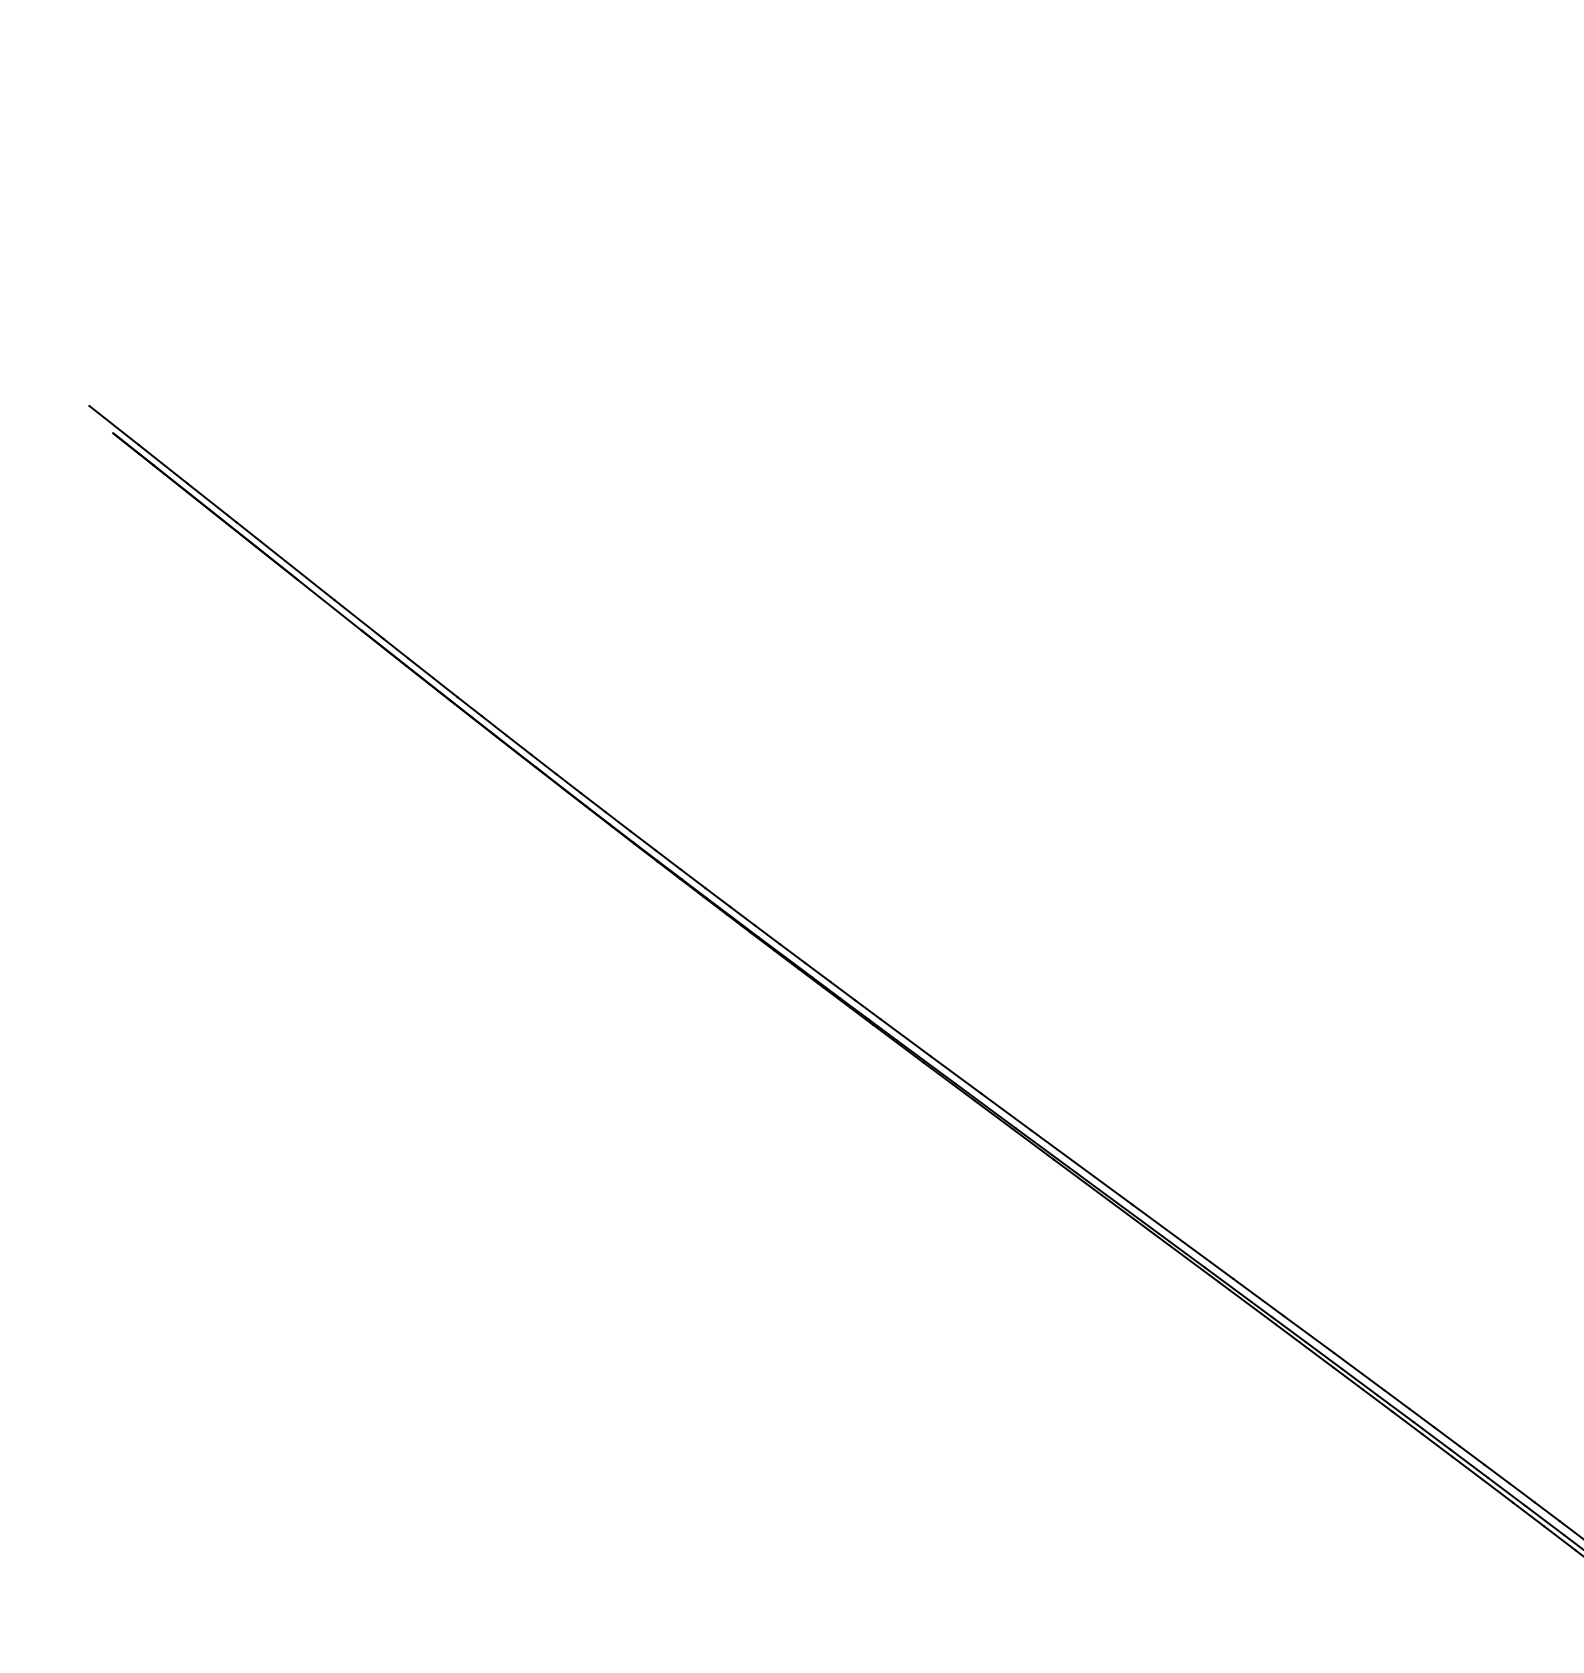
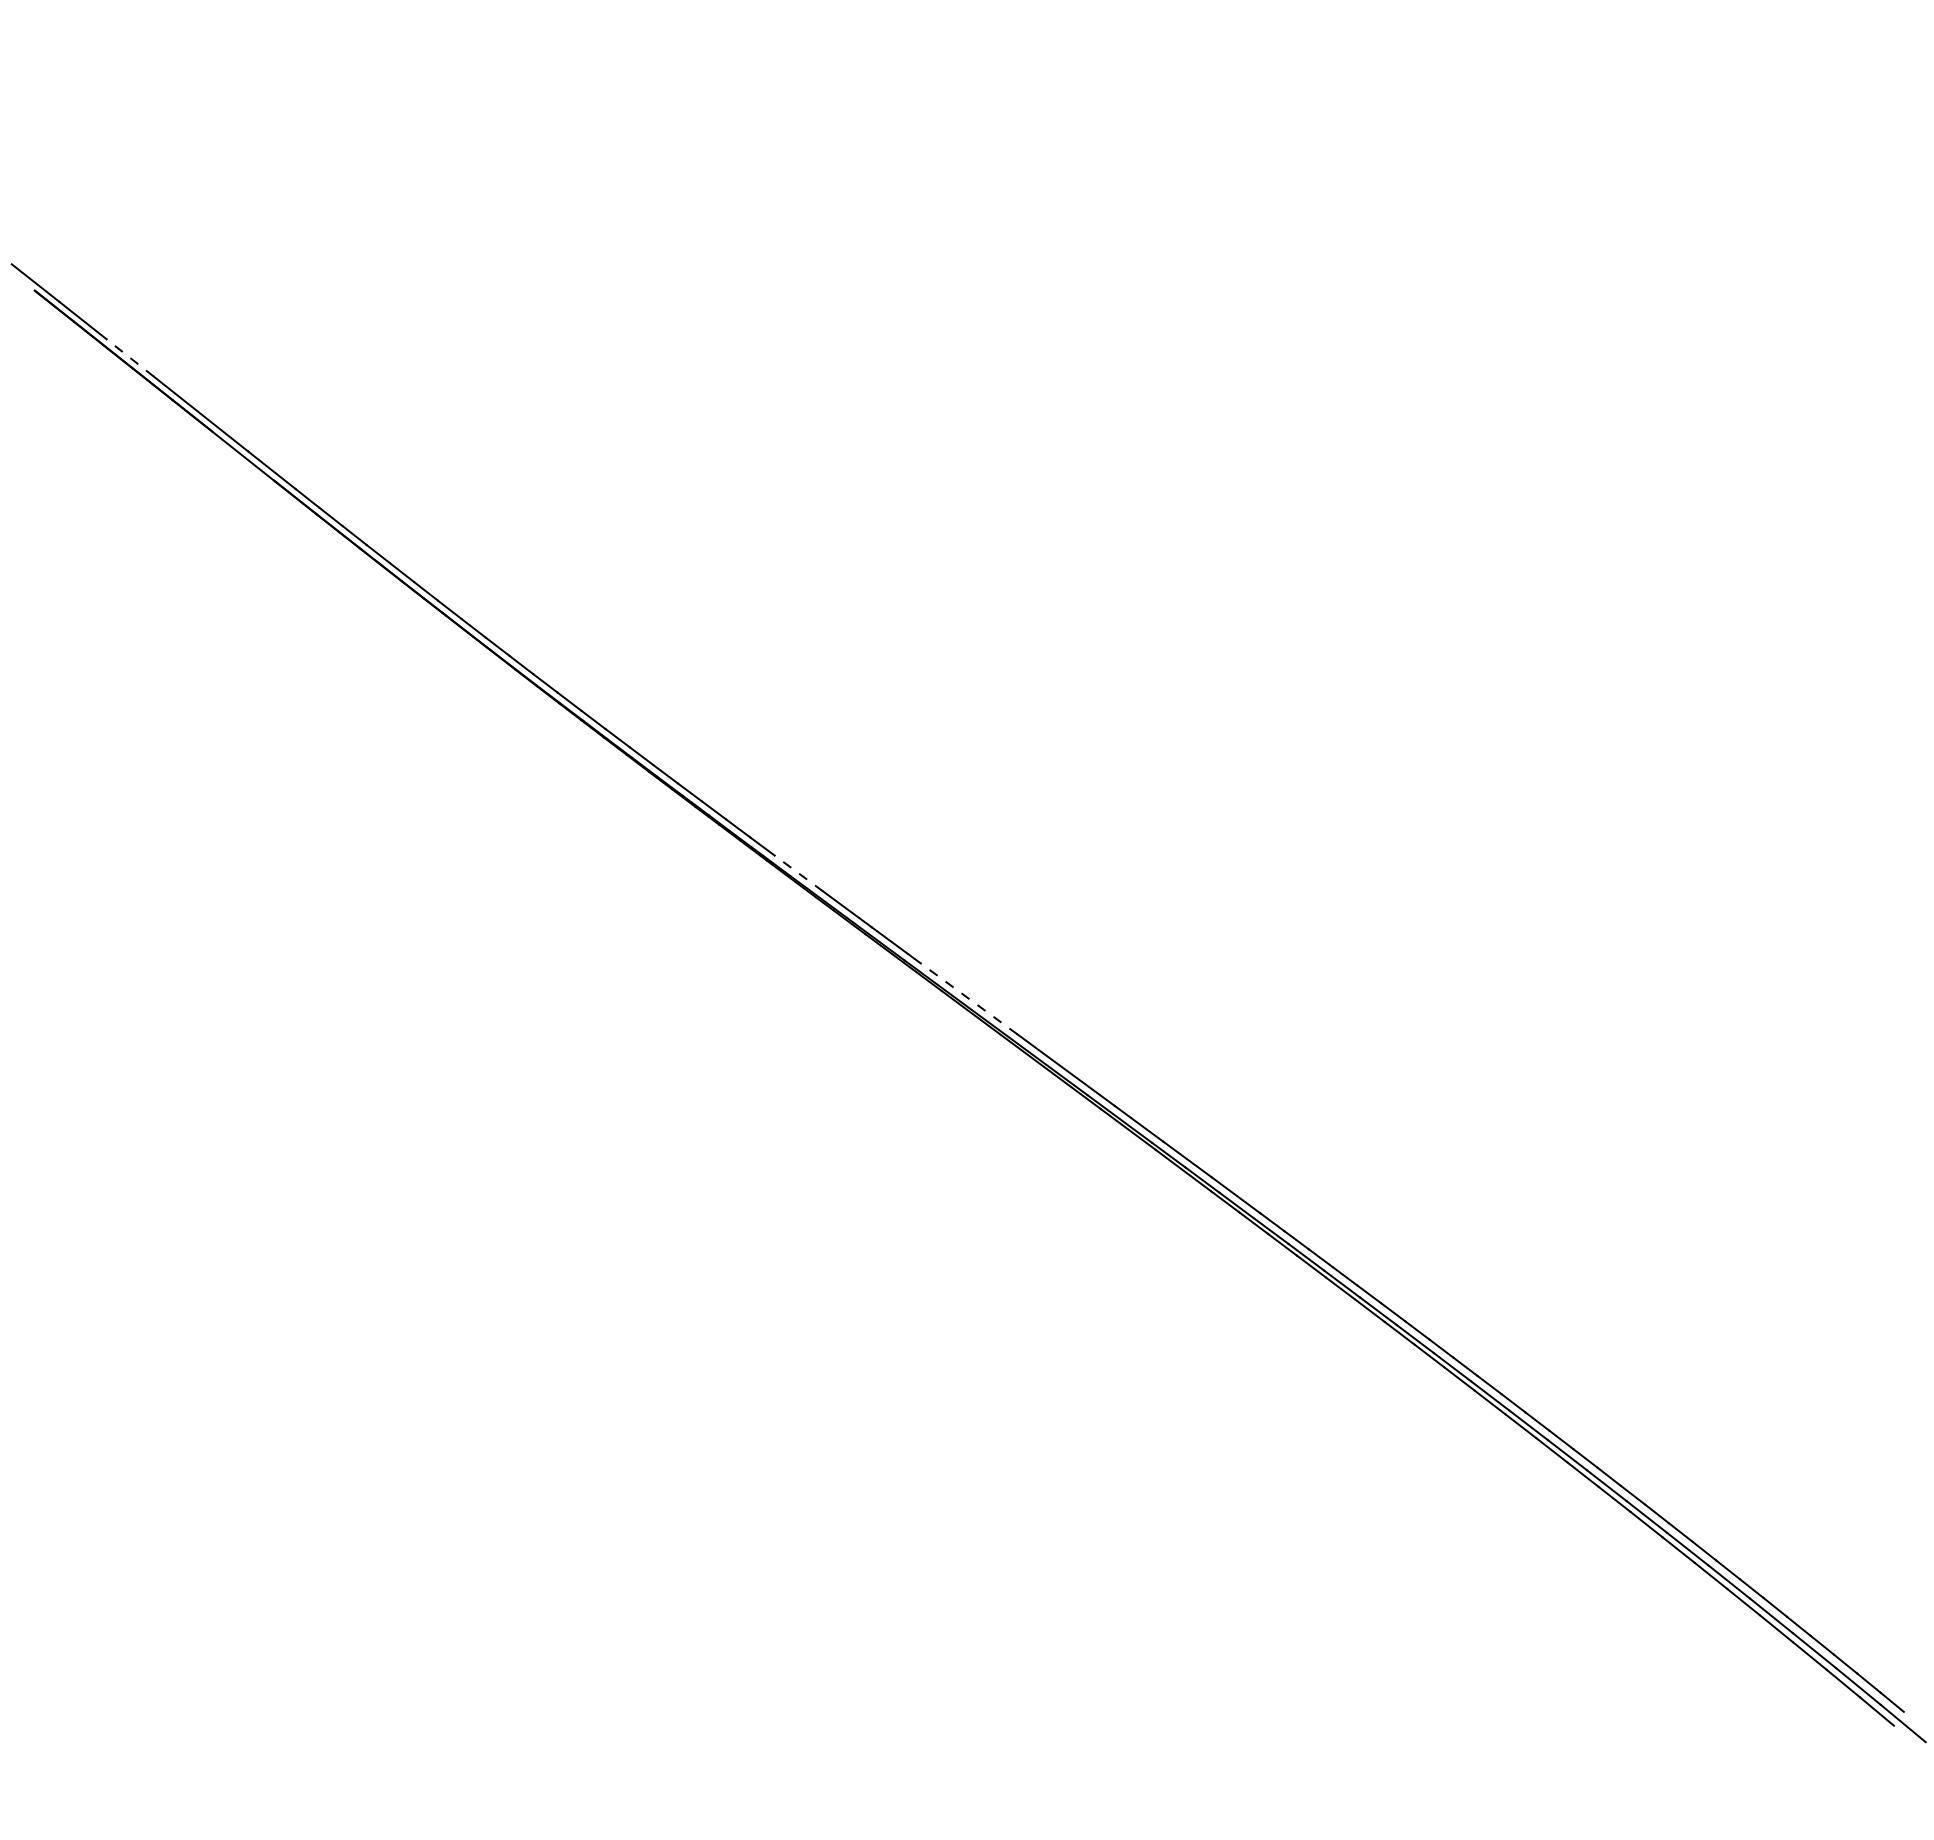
line: (211, 502) -> (129, 357), solid -> dashed
line: (905, 1037) -> (798, 873), solid -> dashed
line: (1081, 1167) -> (968, 998), solid -> dashed

